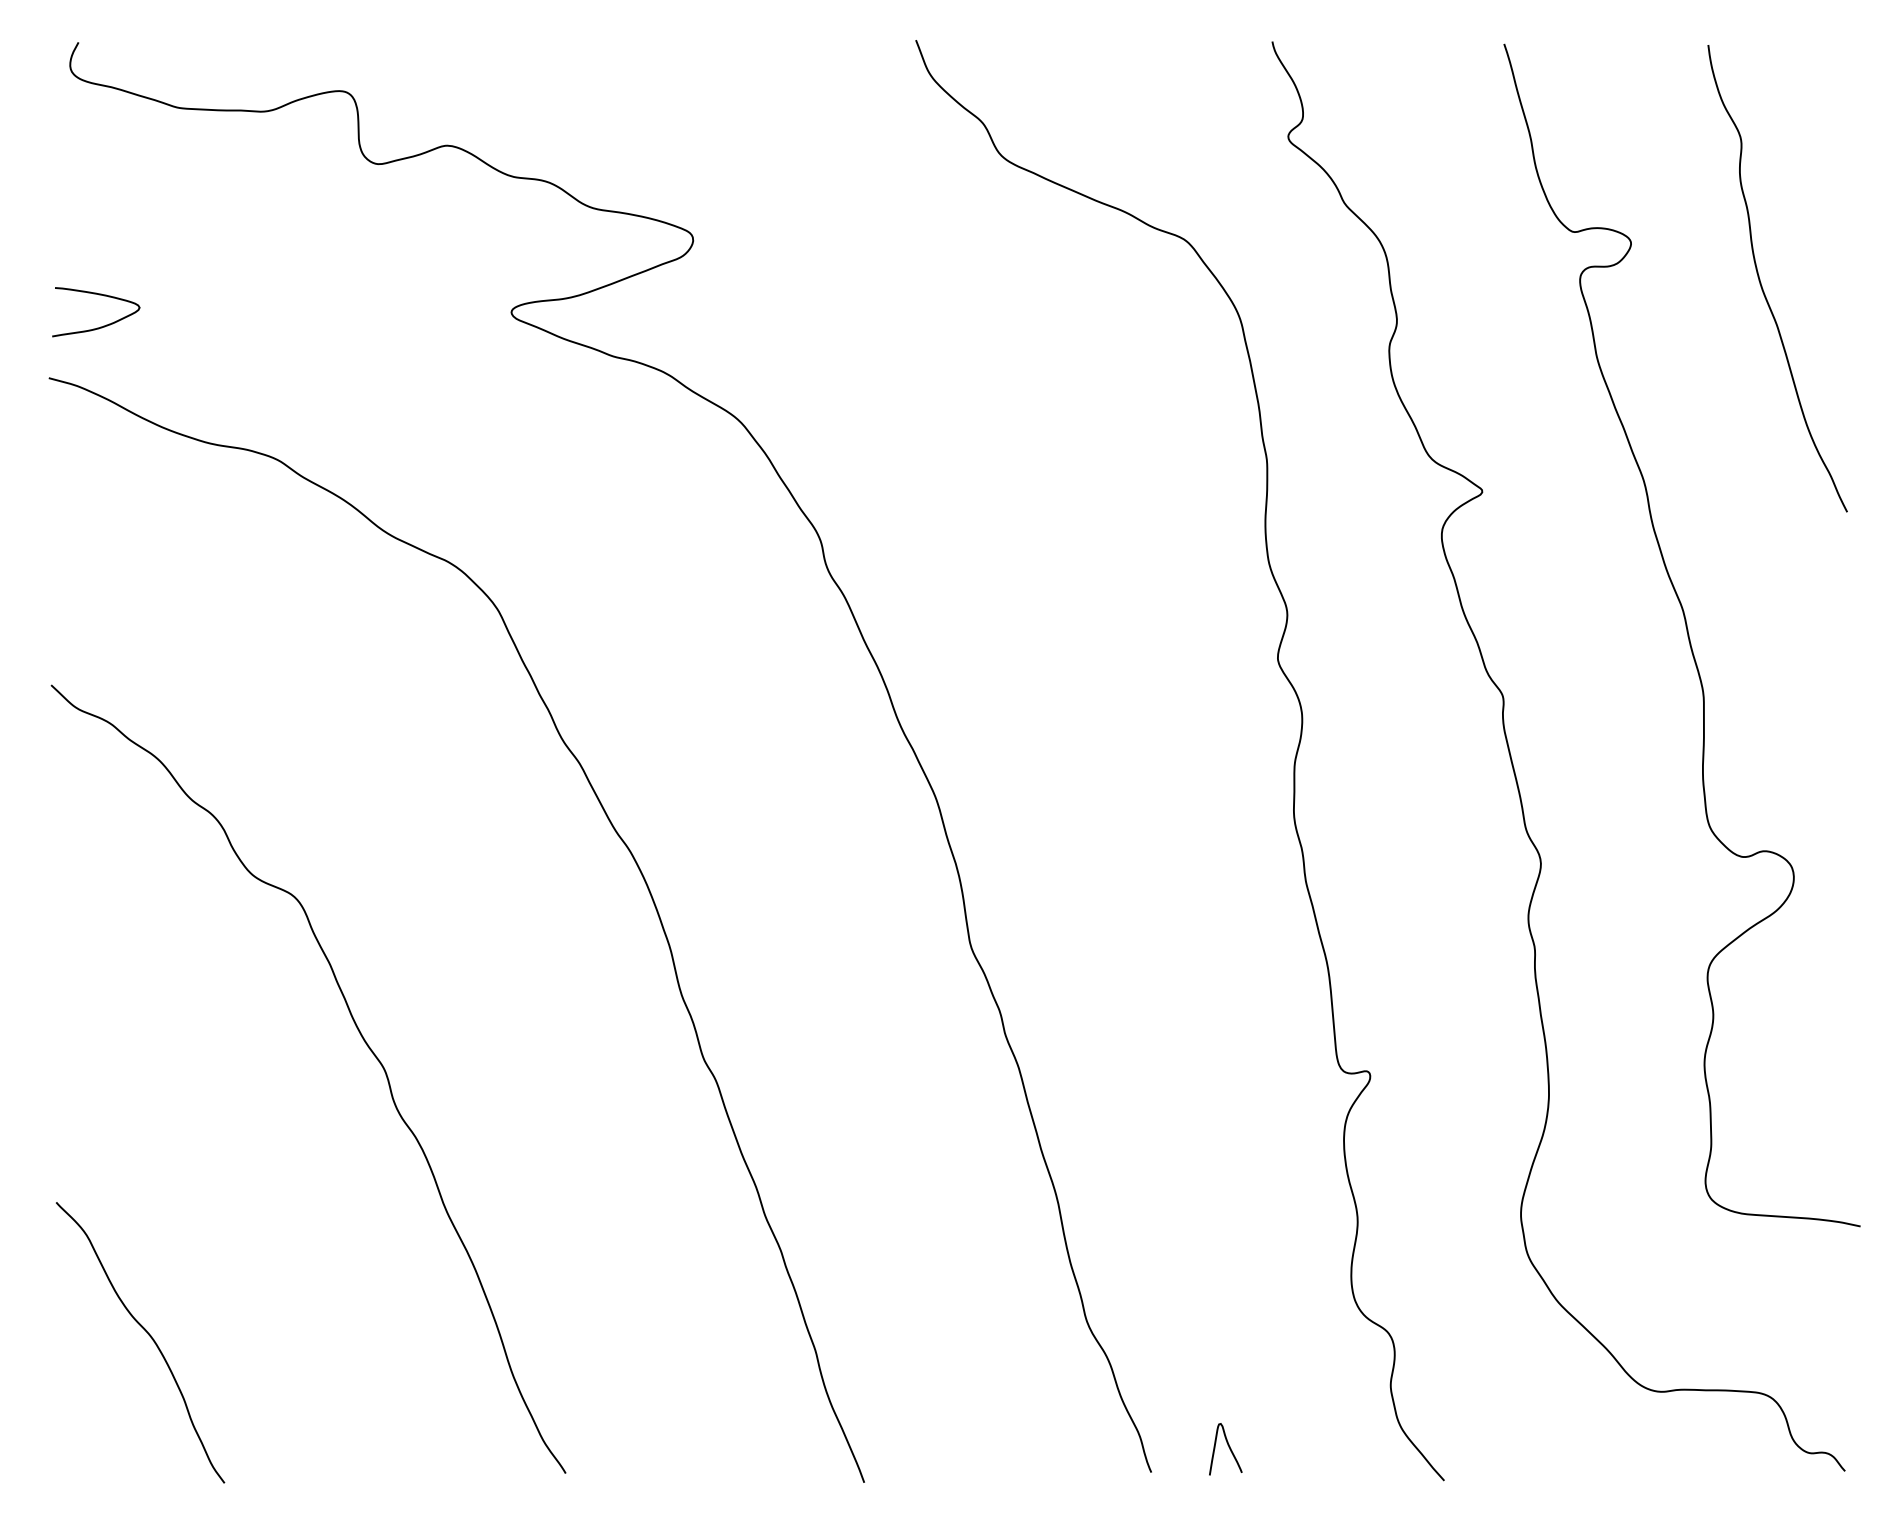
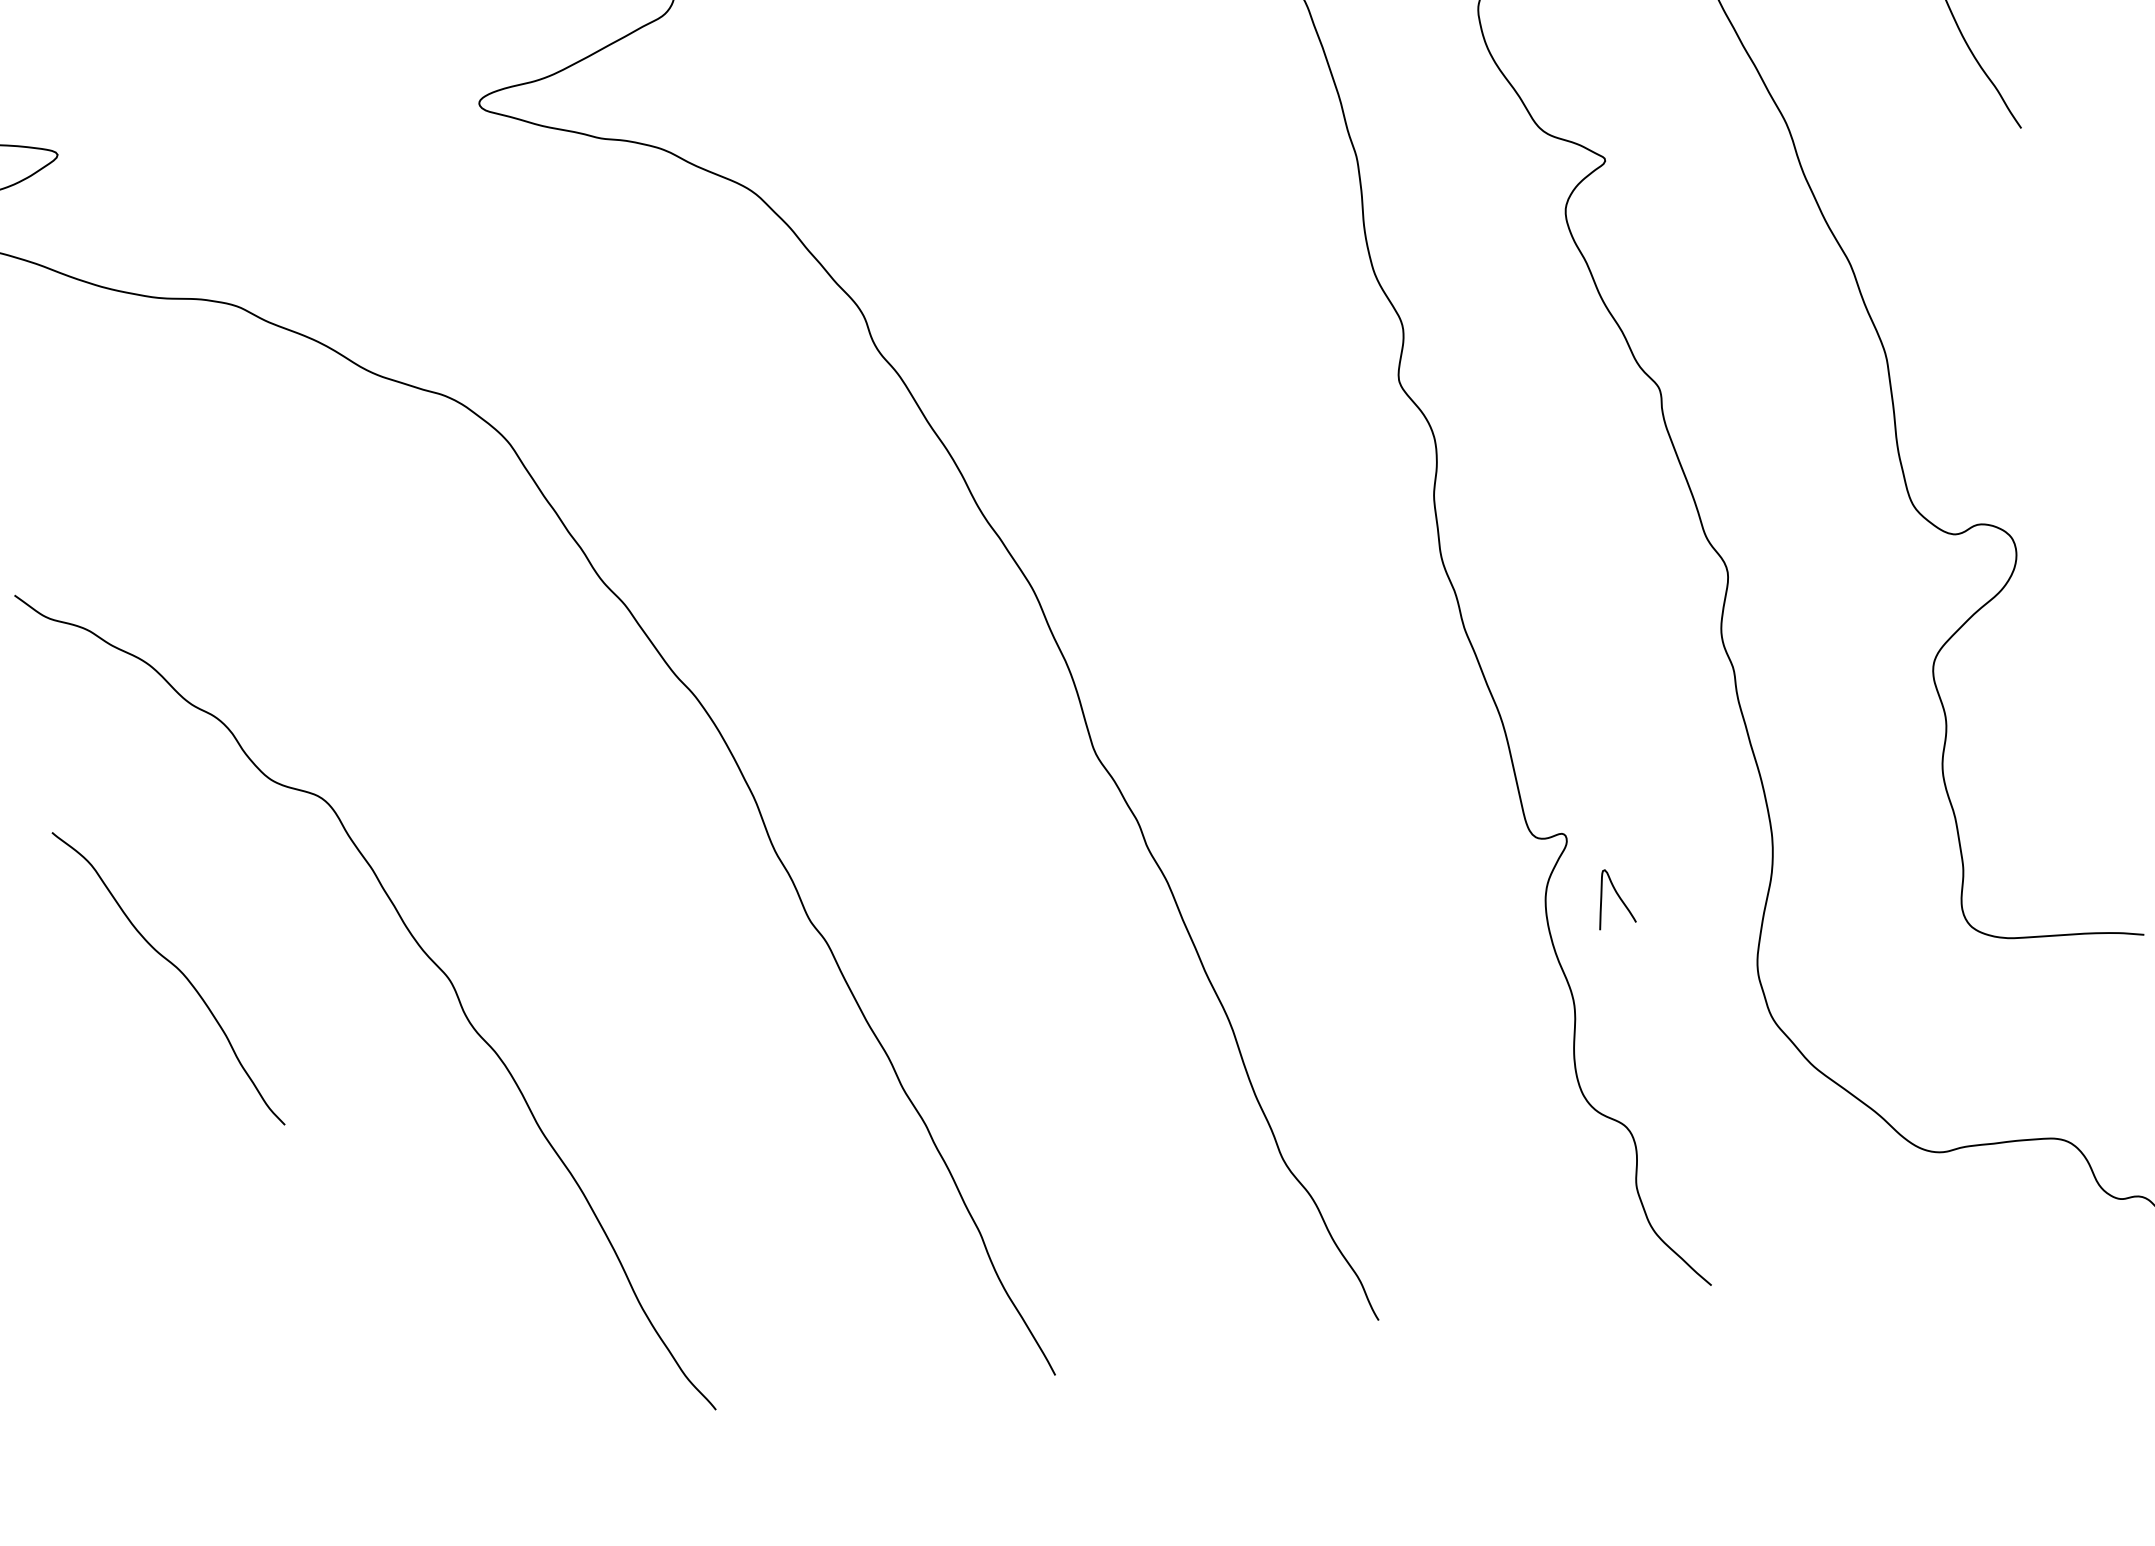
curve: (148, 1335) -> (176, 969), moved
curve: (1228, 1447) -> (1617, 895), moved

